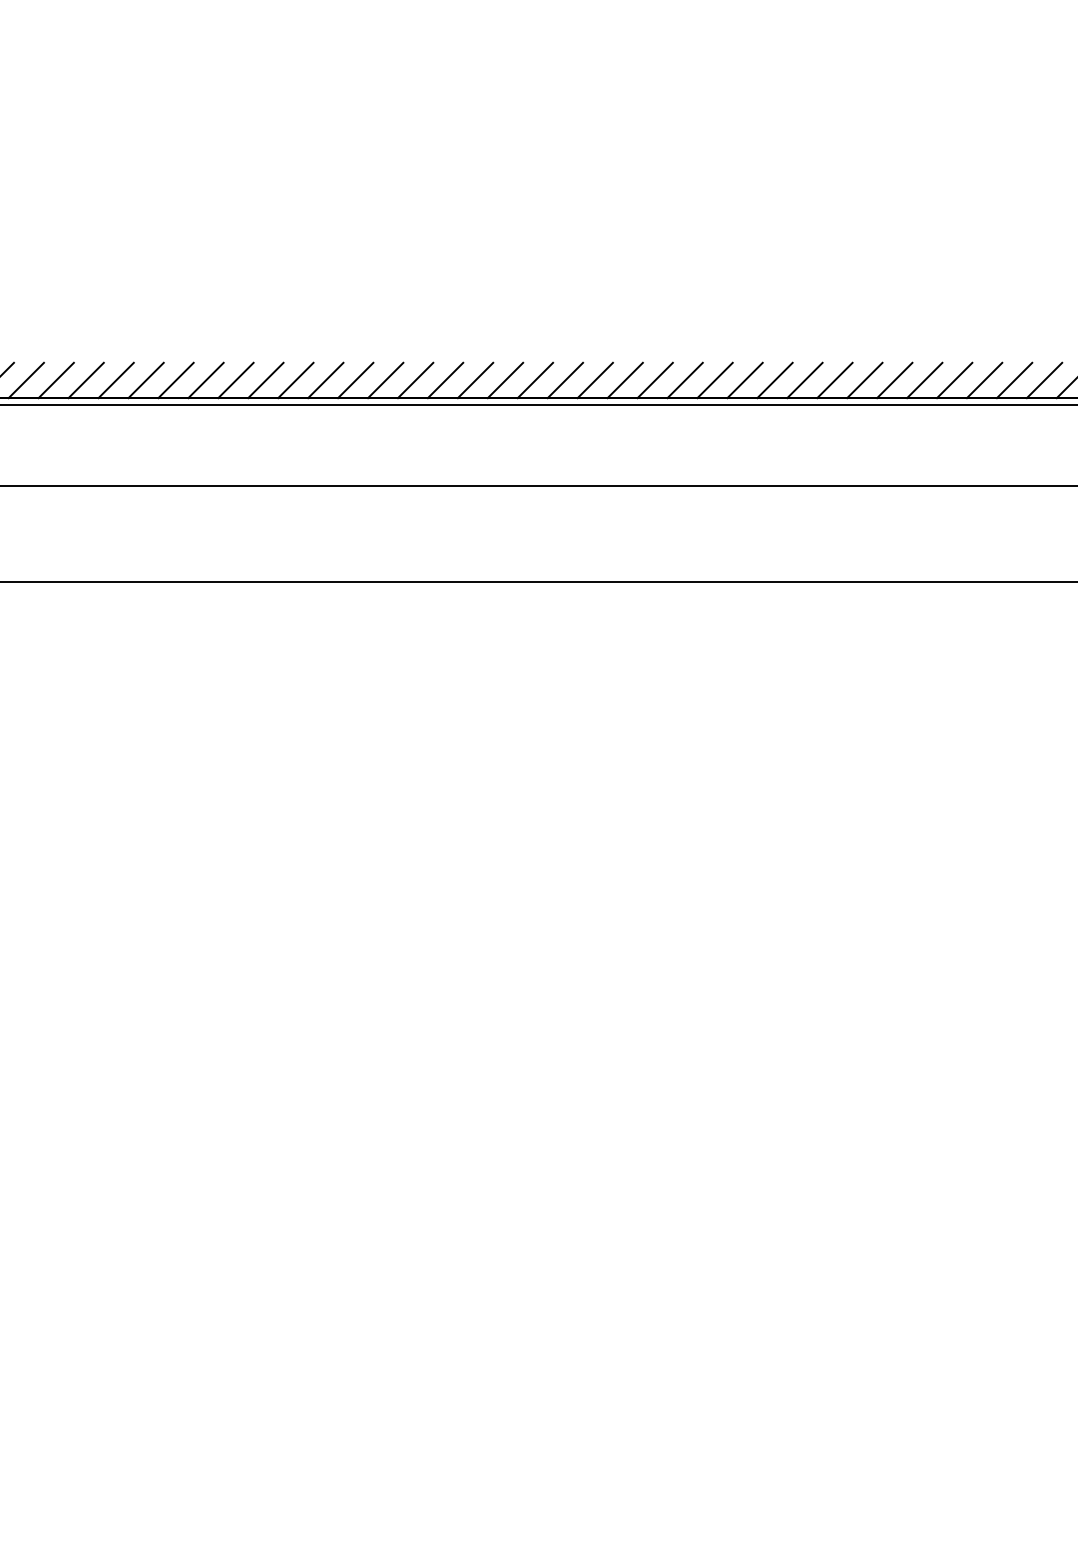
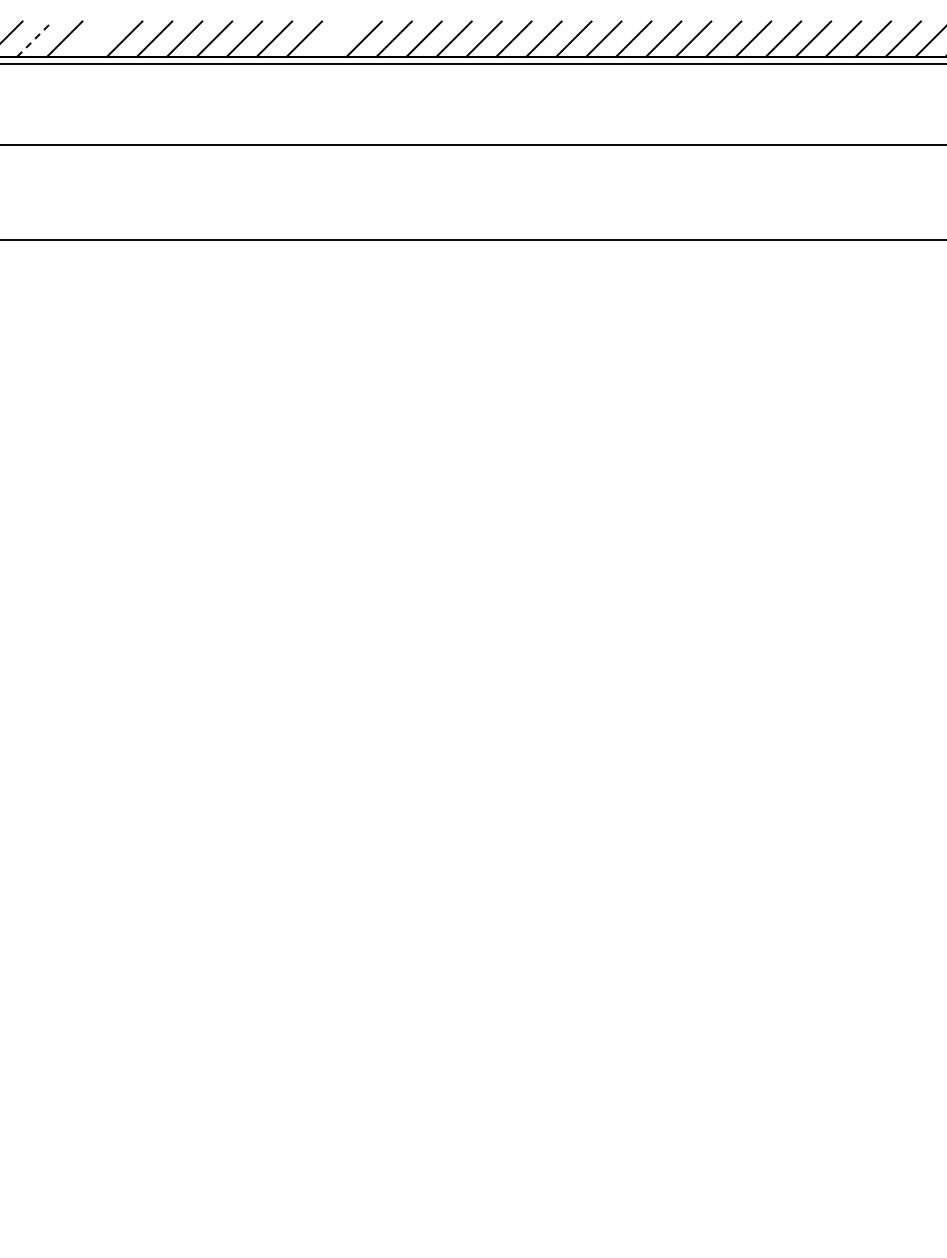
line: (146, 380) -> (35, 39), solid -> dashed
line: (205, 380) -> (94, 39), removed
line: (445, 380) -> (334, 39), removed

